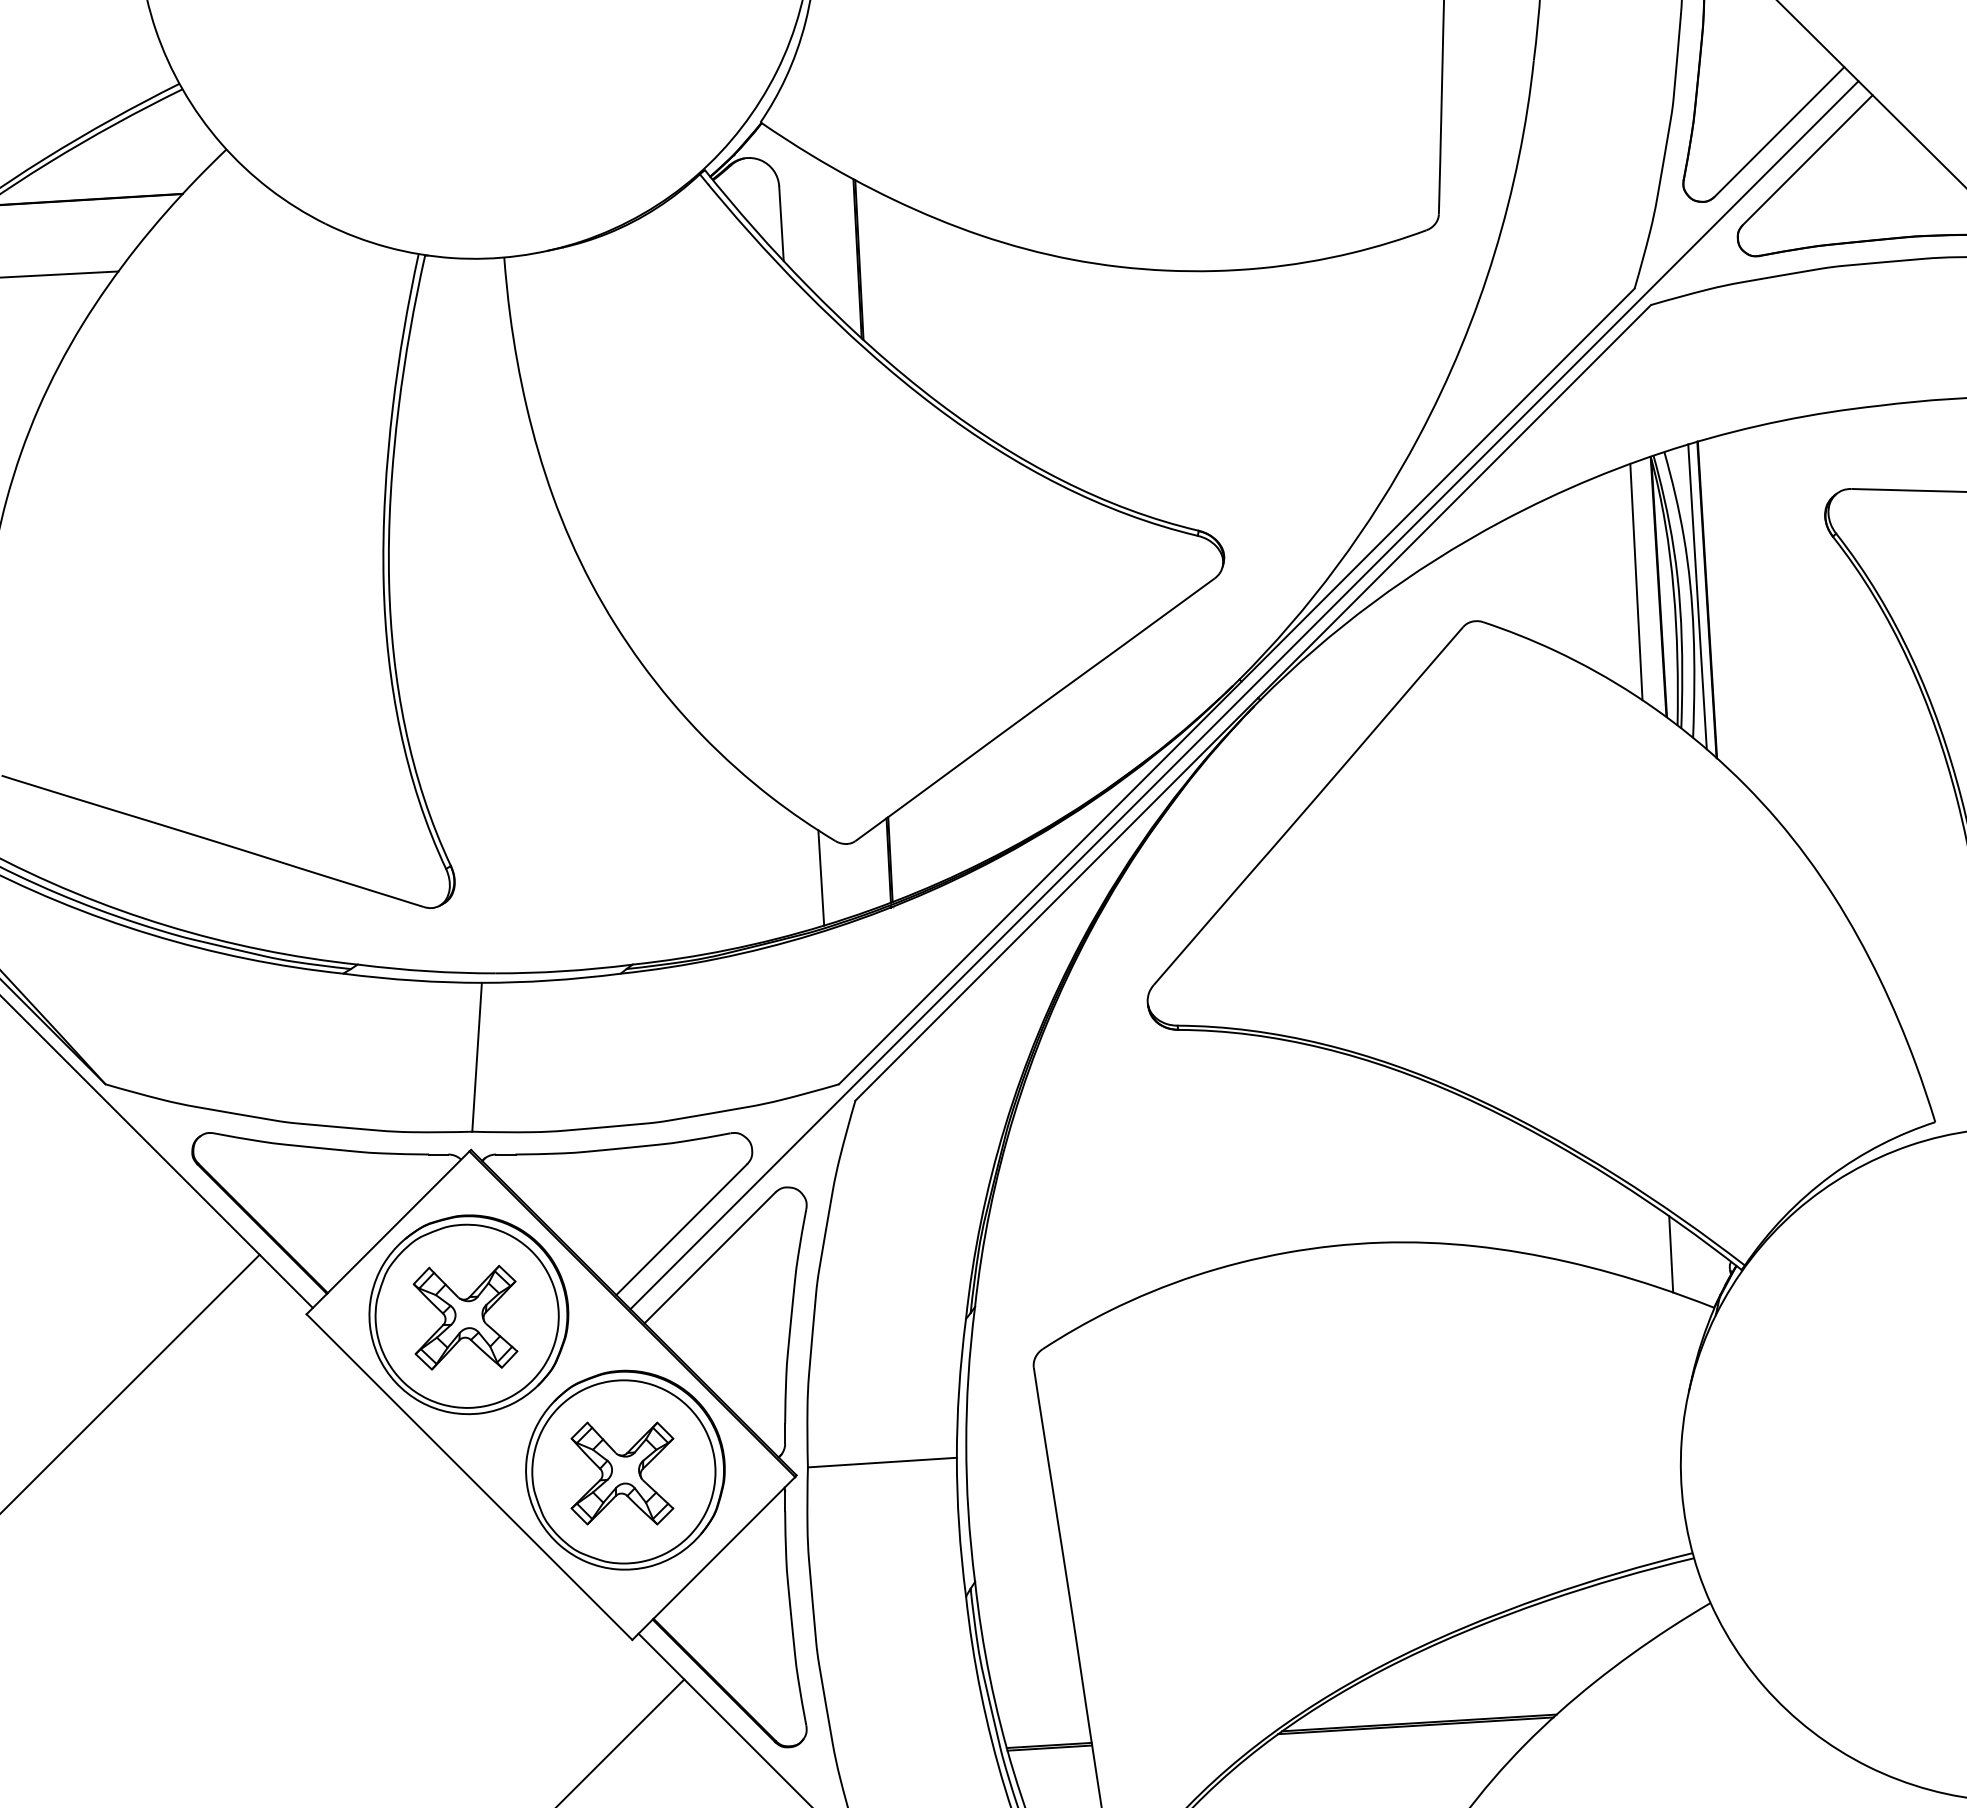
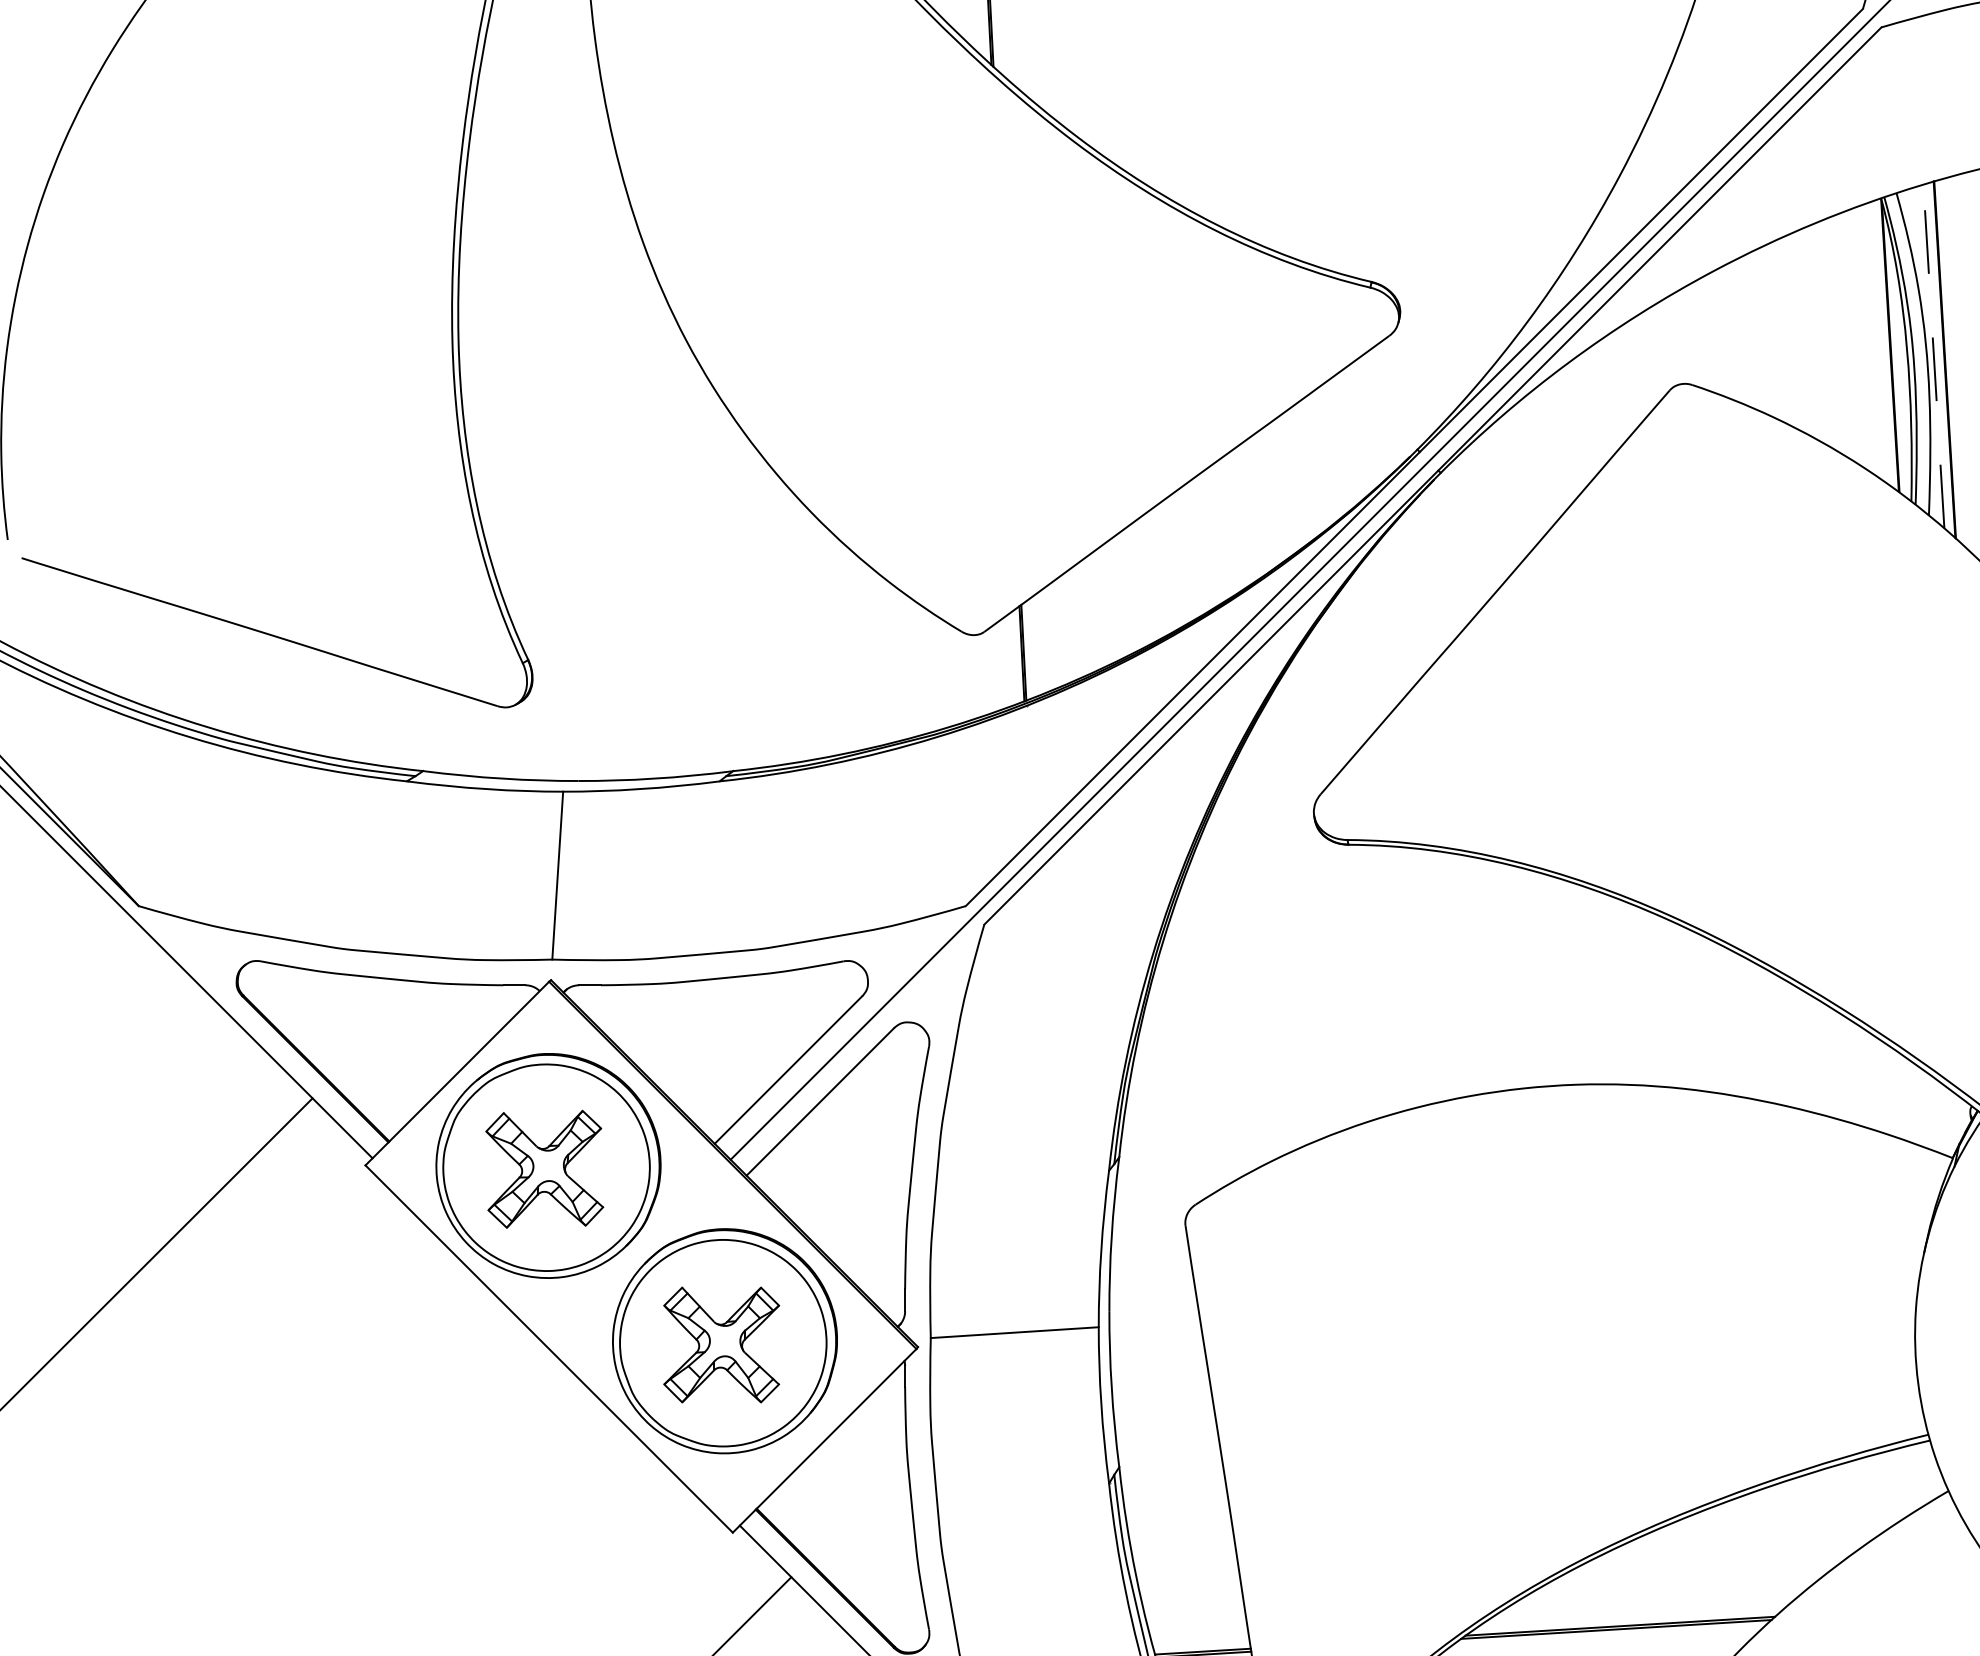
line: (1636, 581) -> (1865, 339), removed
line: (1697, 596) -> (1933, 356), solid -> dashed
line: (821, 877) -> (946, 672), removed
line: (1671, 1254) -> (1904, 1098), removed

